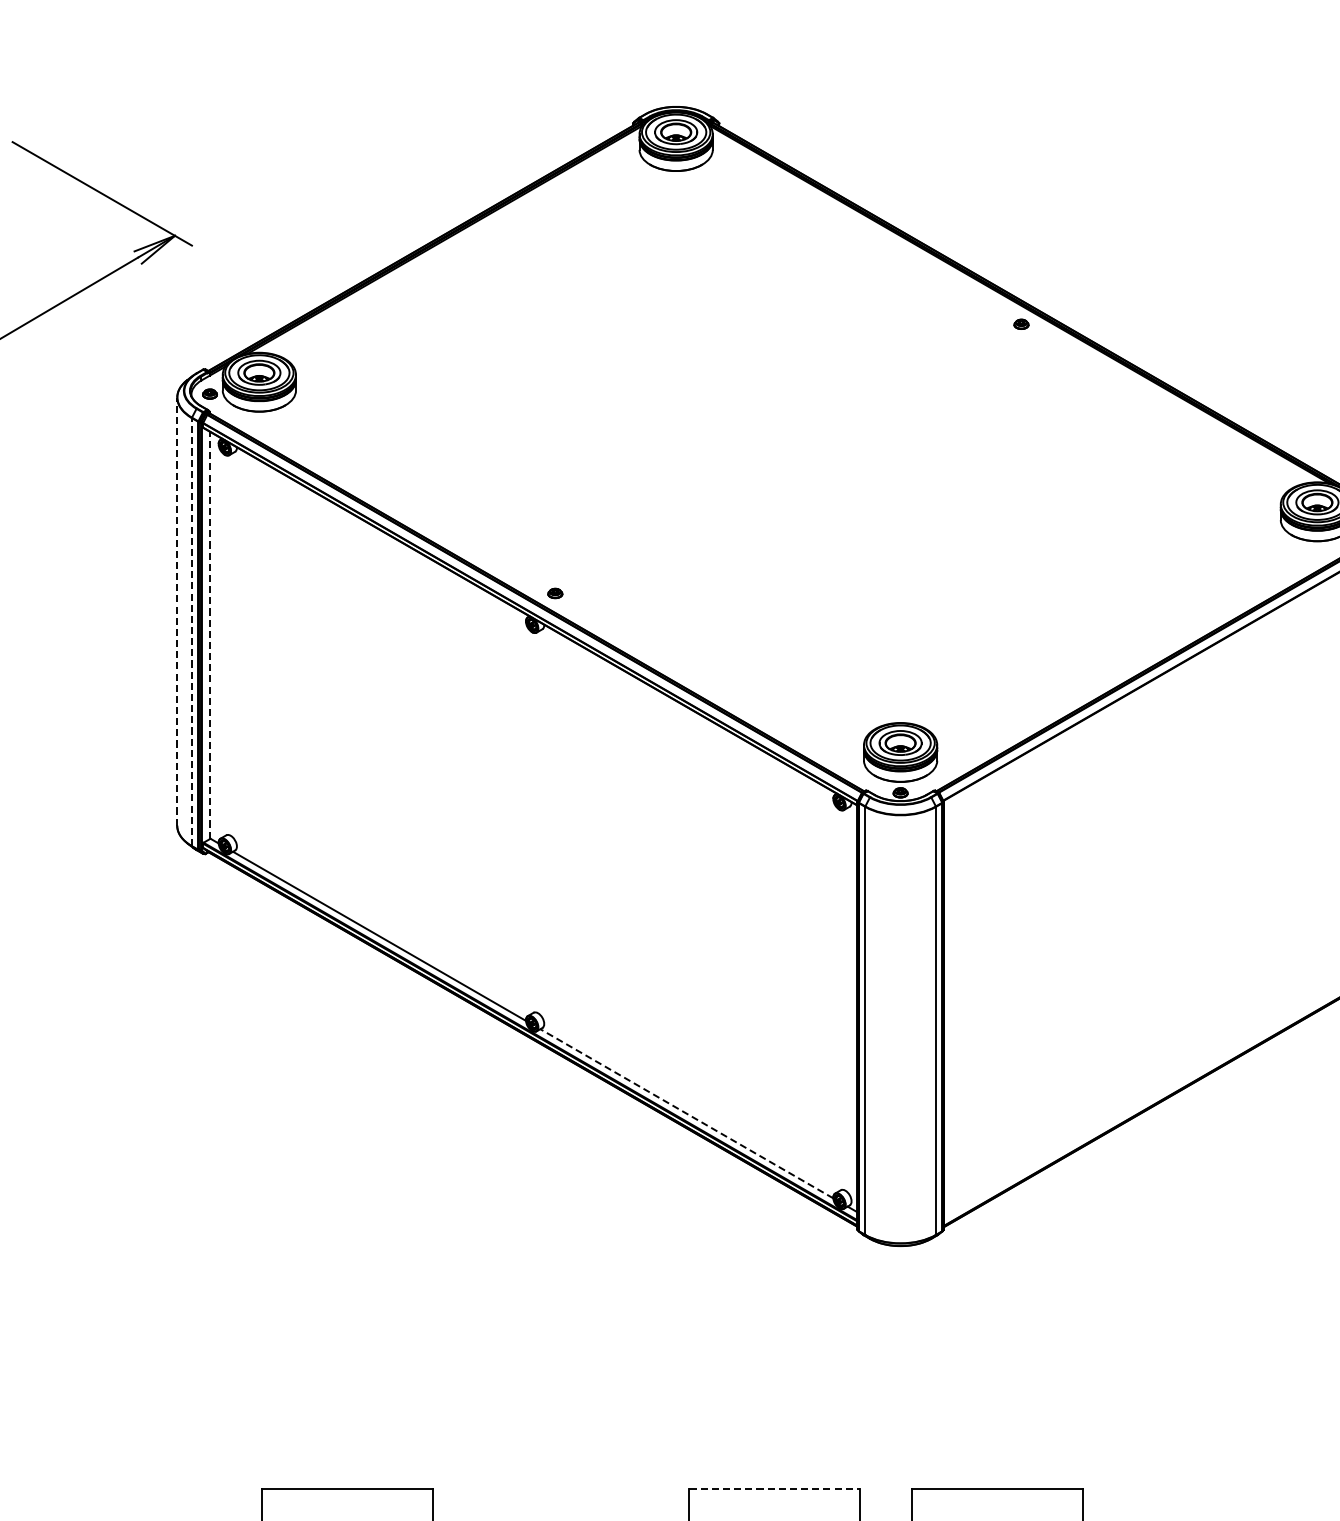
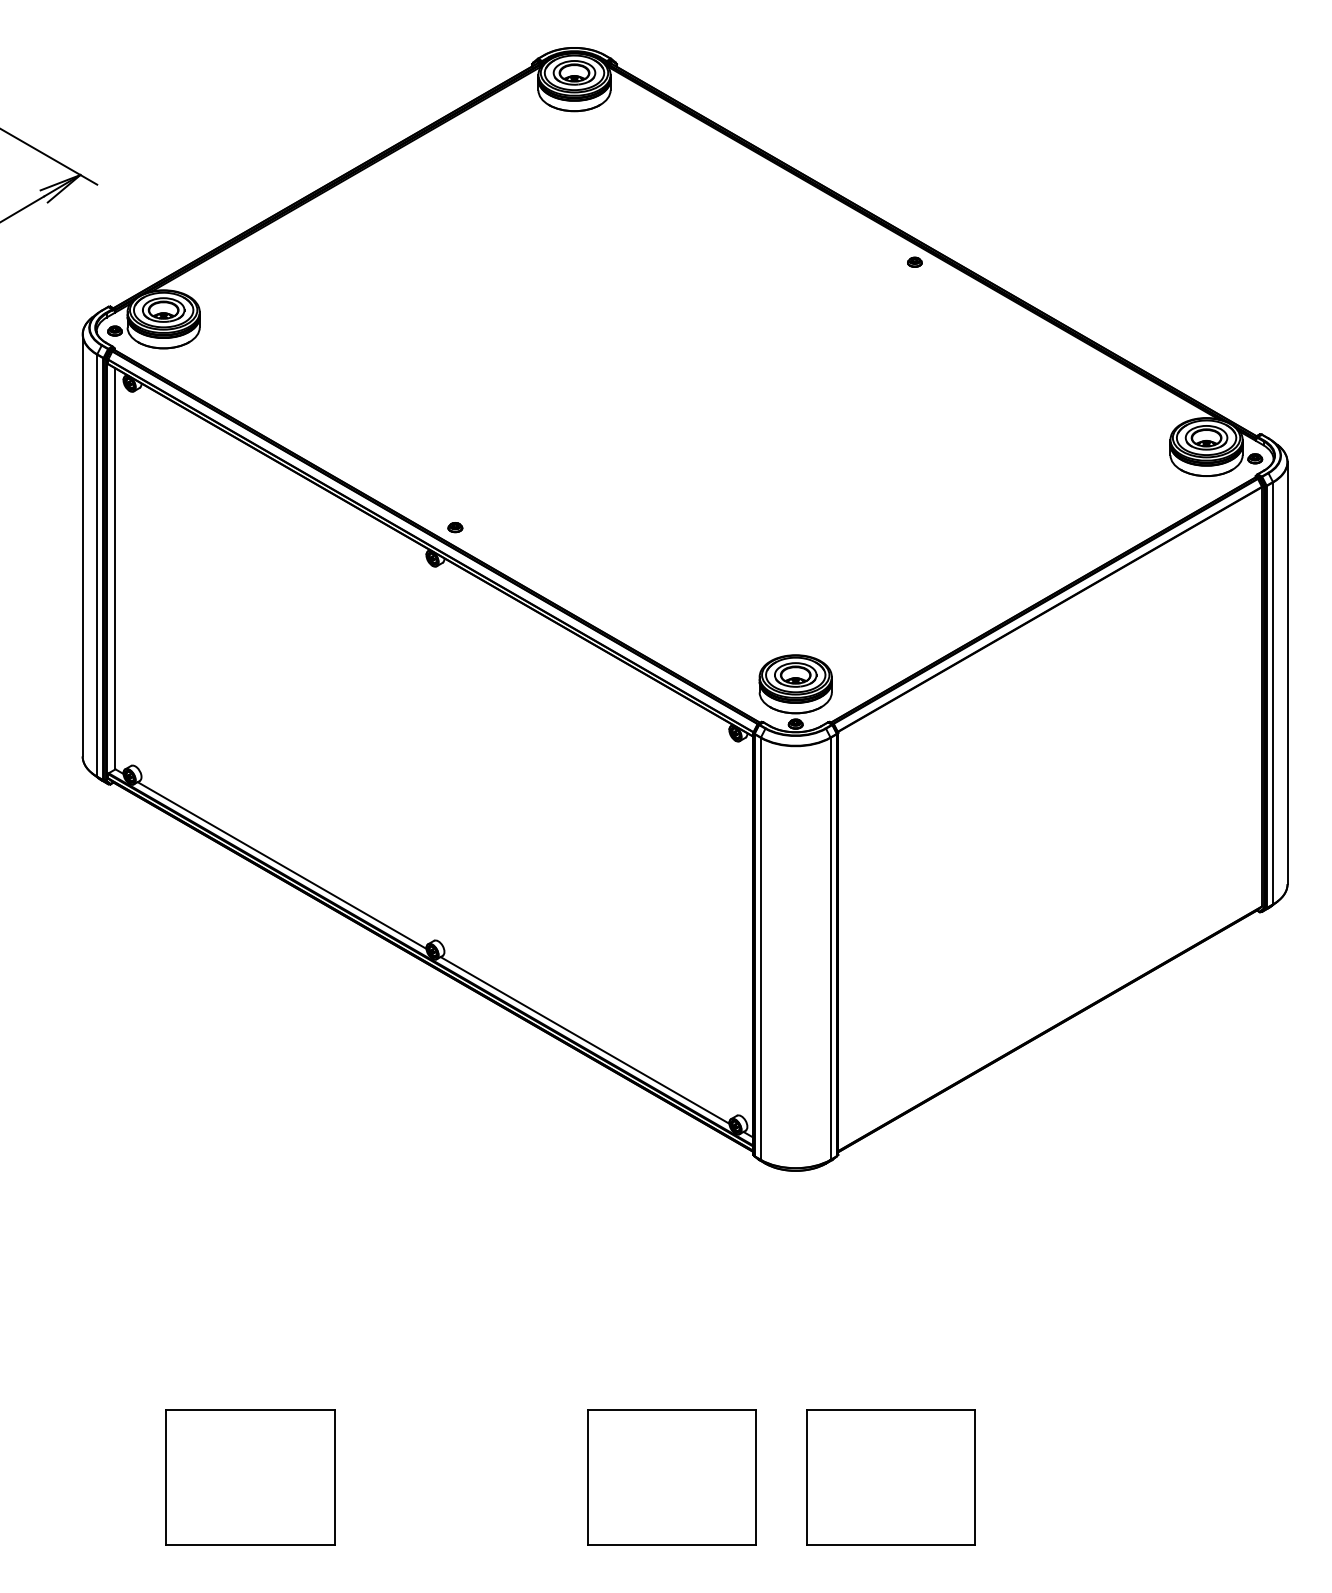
line: (177, 611) -> (82, 545), dashed -> solid
line: (192, 631) -> (97, 565), dashed -> solid
line: (210, 634) -> (115, 568), dashed -> solid
line: (687, 1113) -> (585, 1040), dashed -> solid
line: (775, 1489) -> (672, 1410), dashed -> solid

